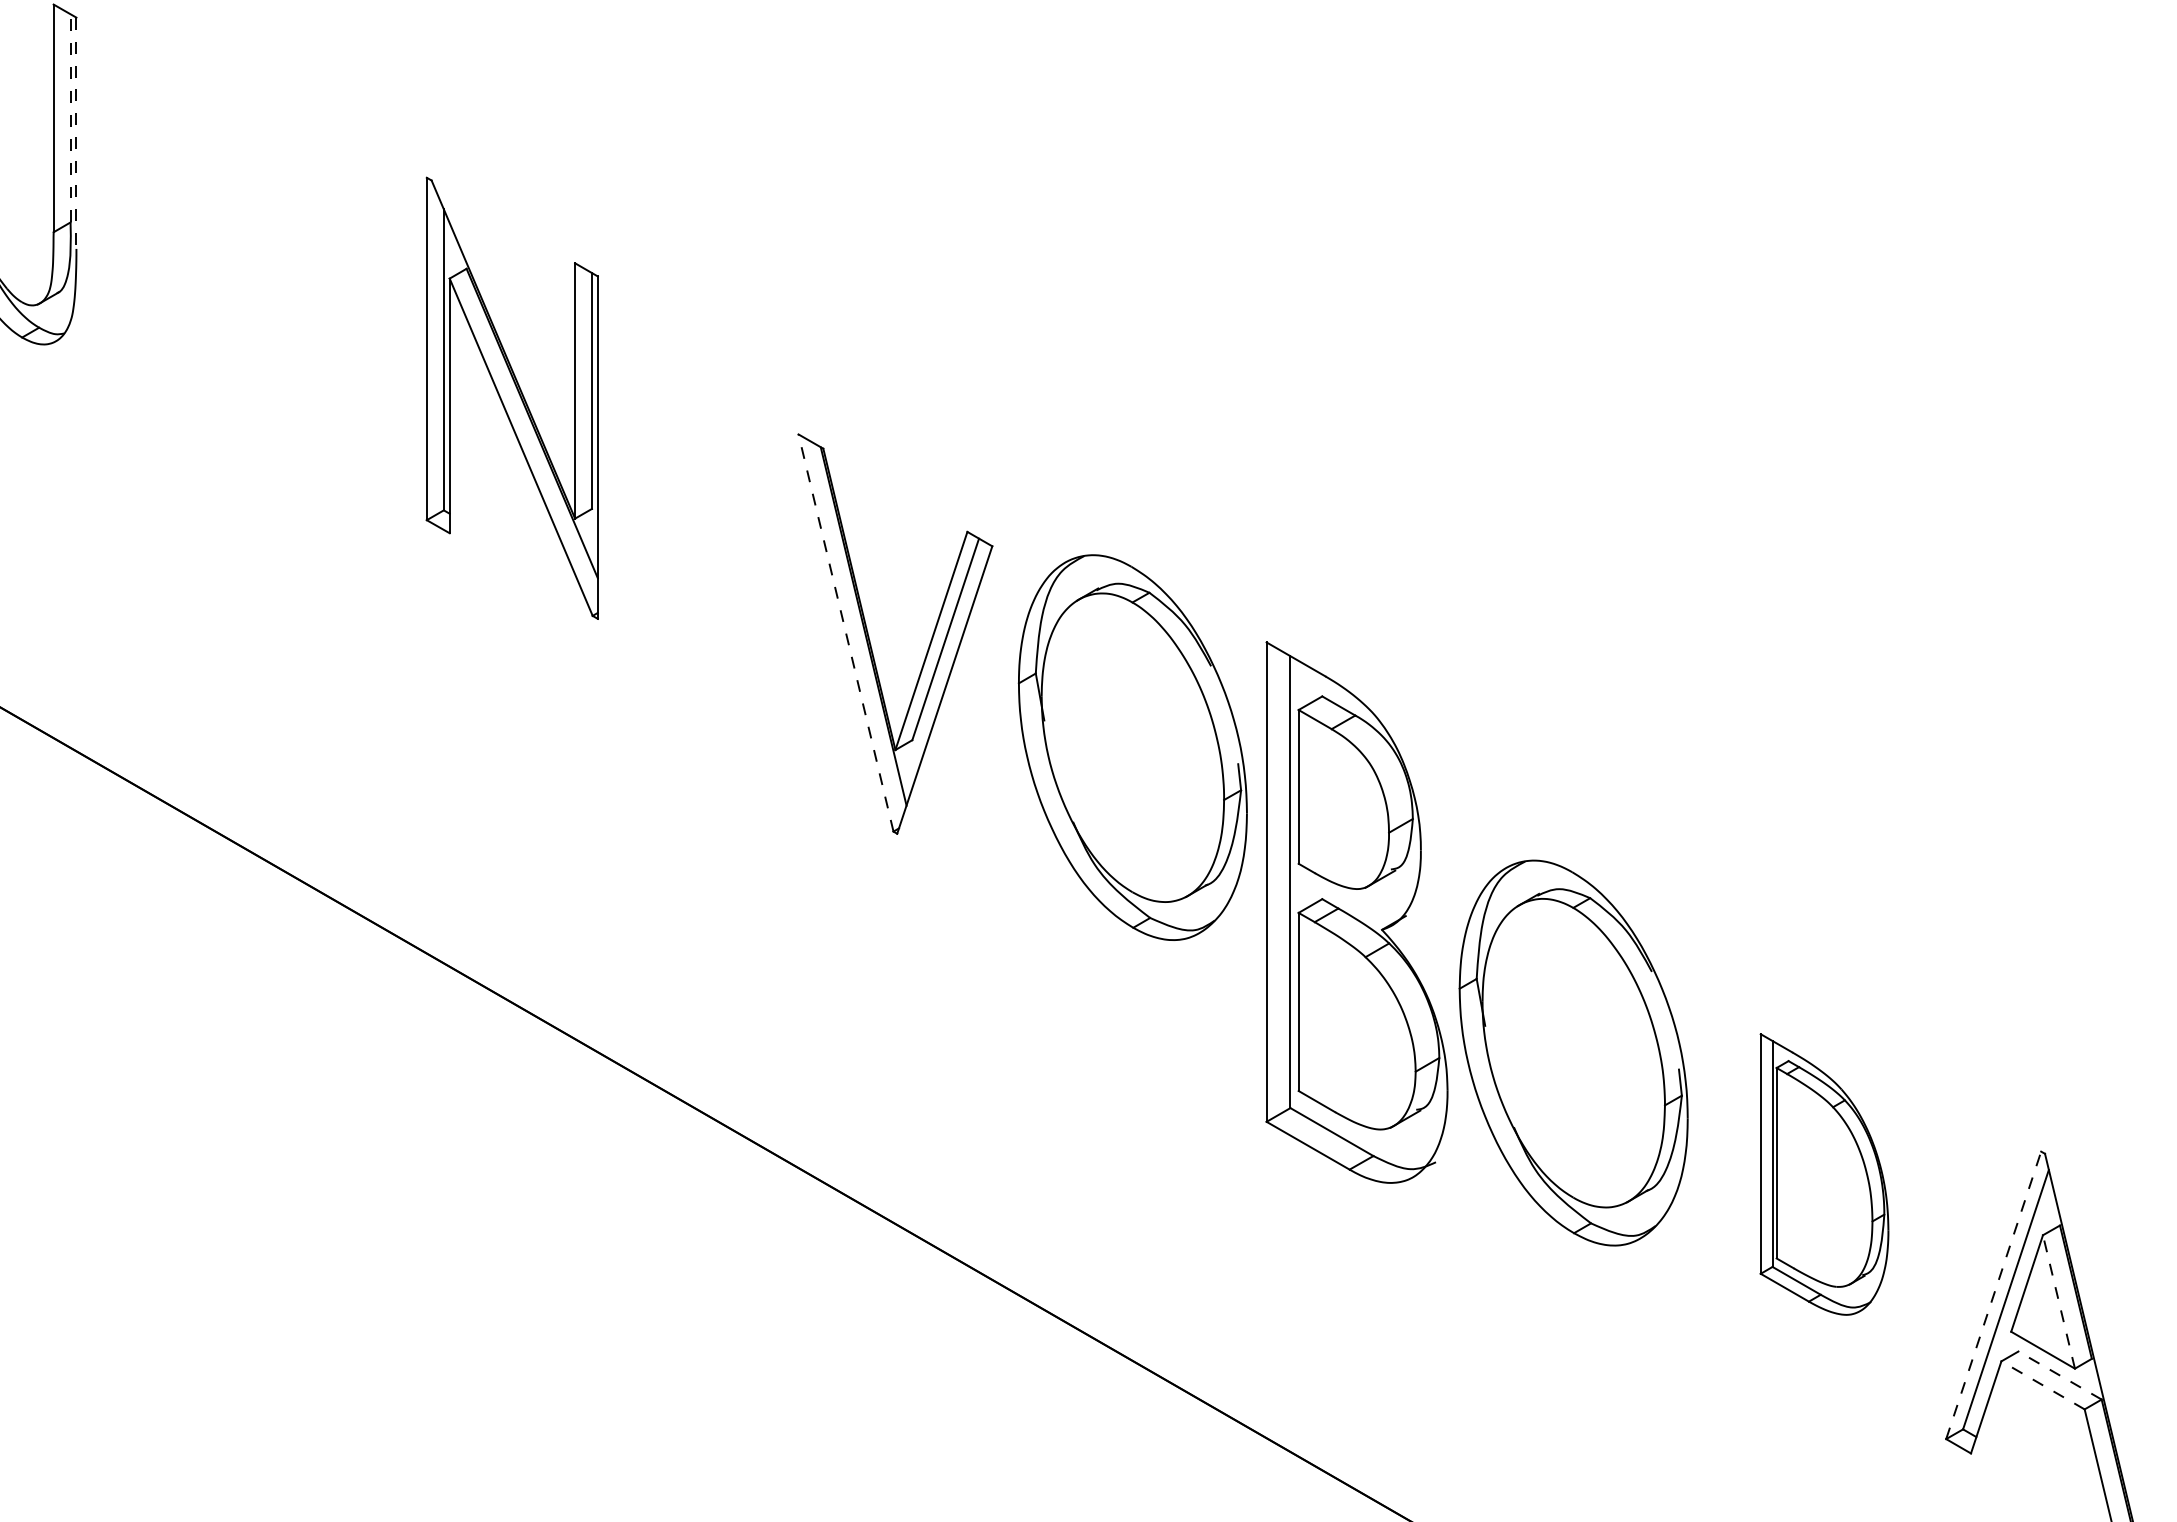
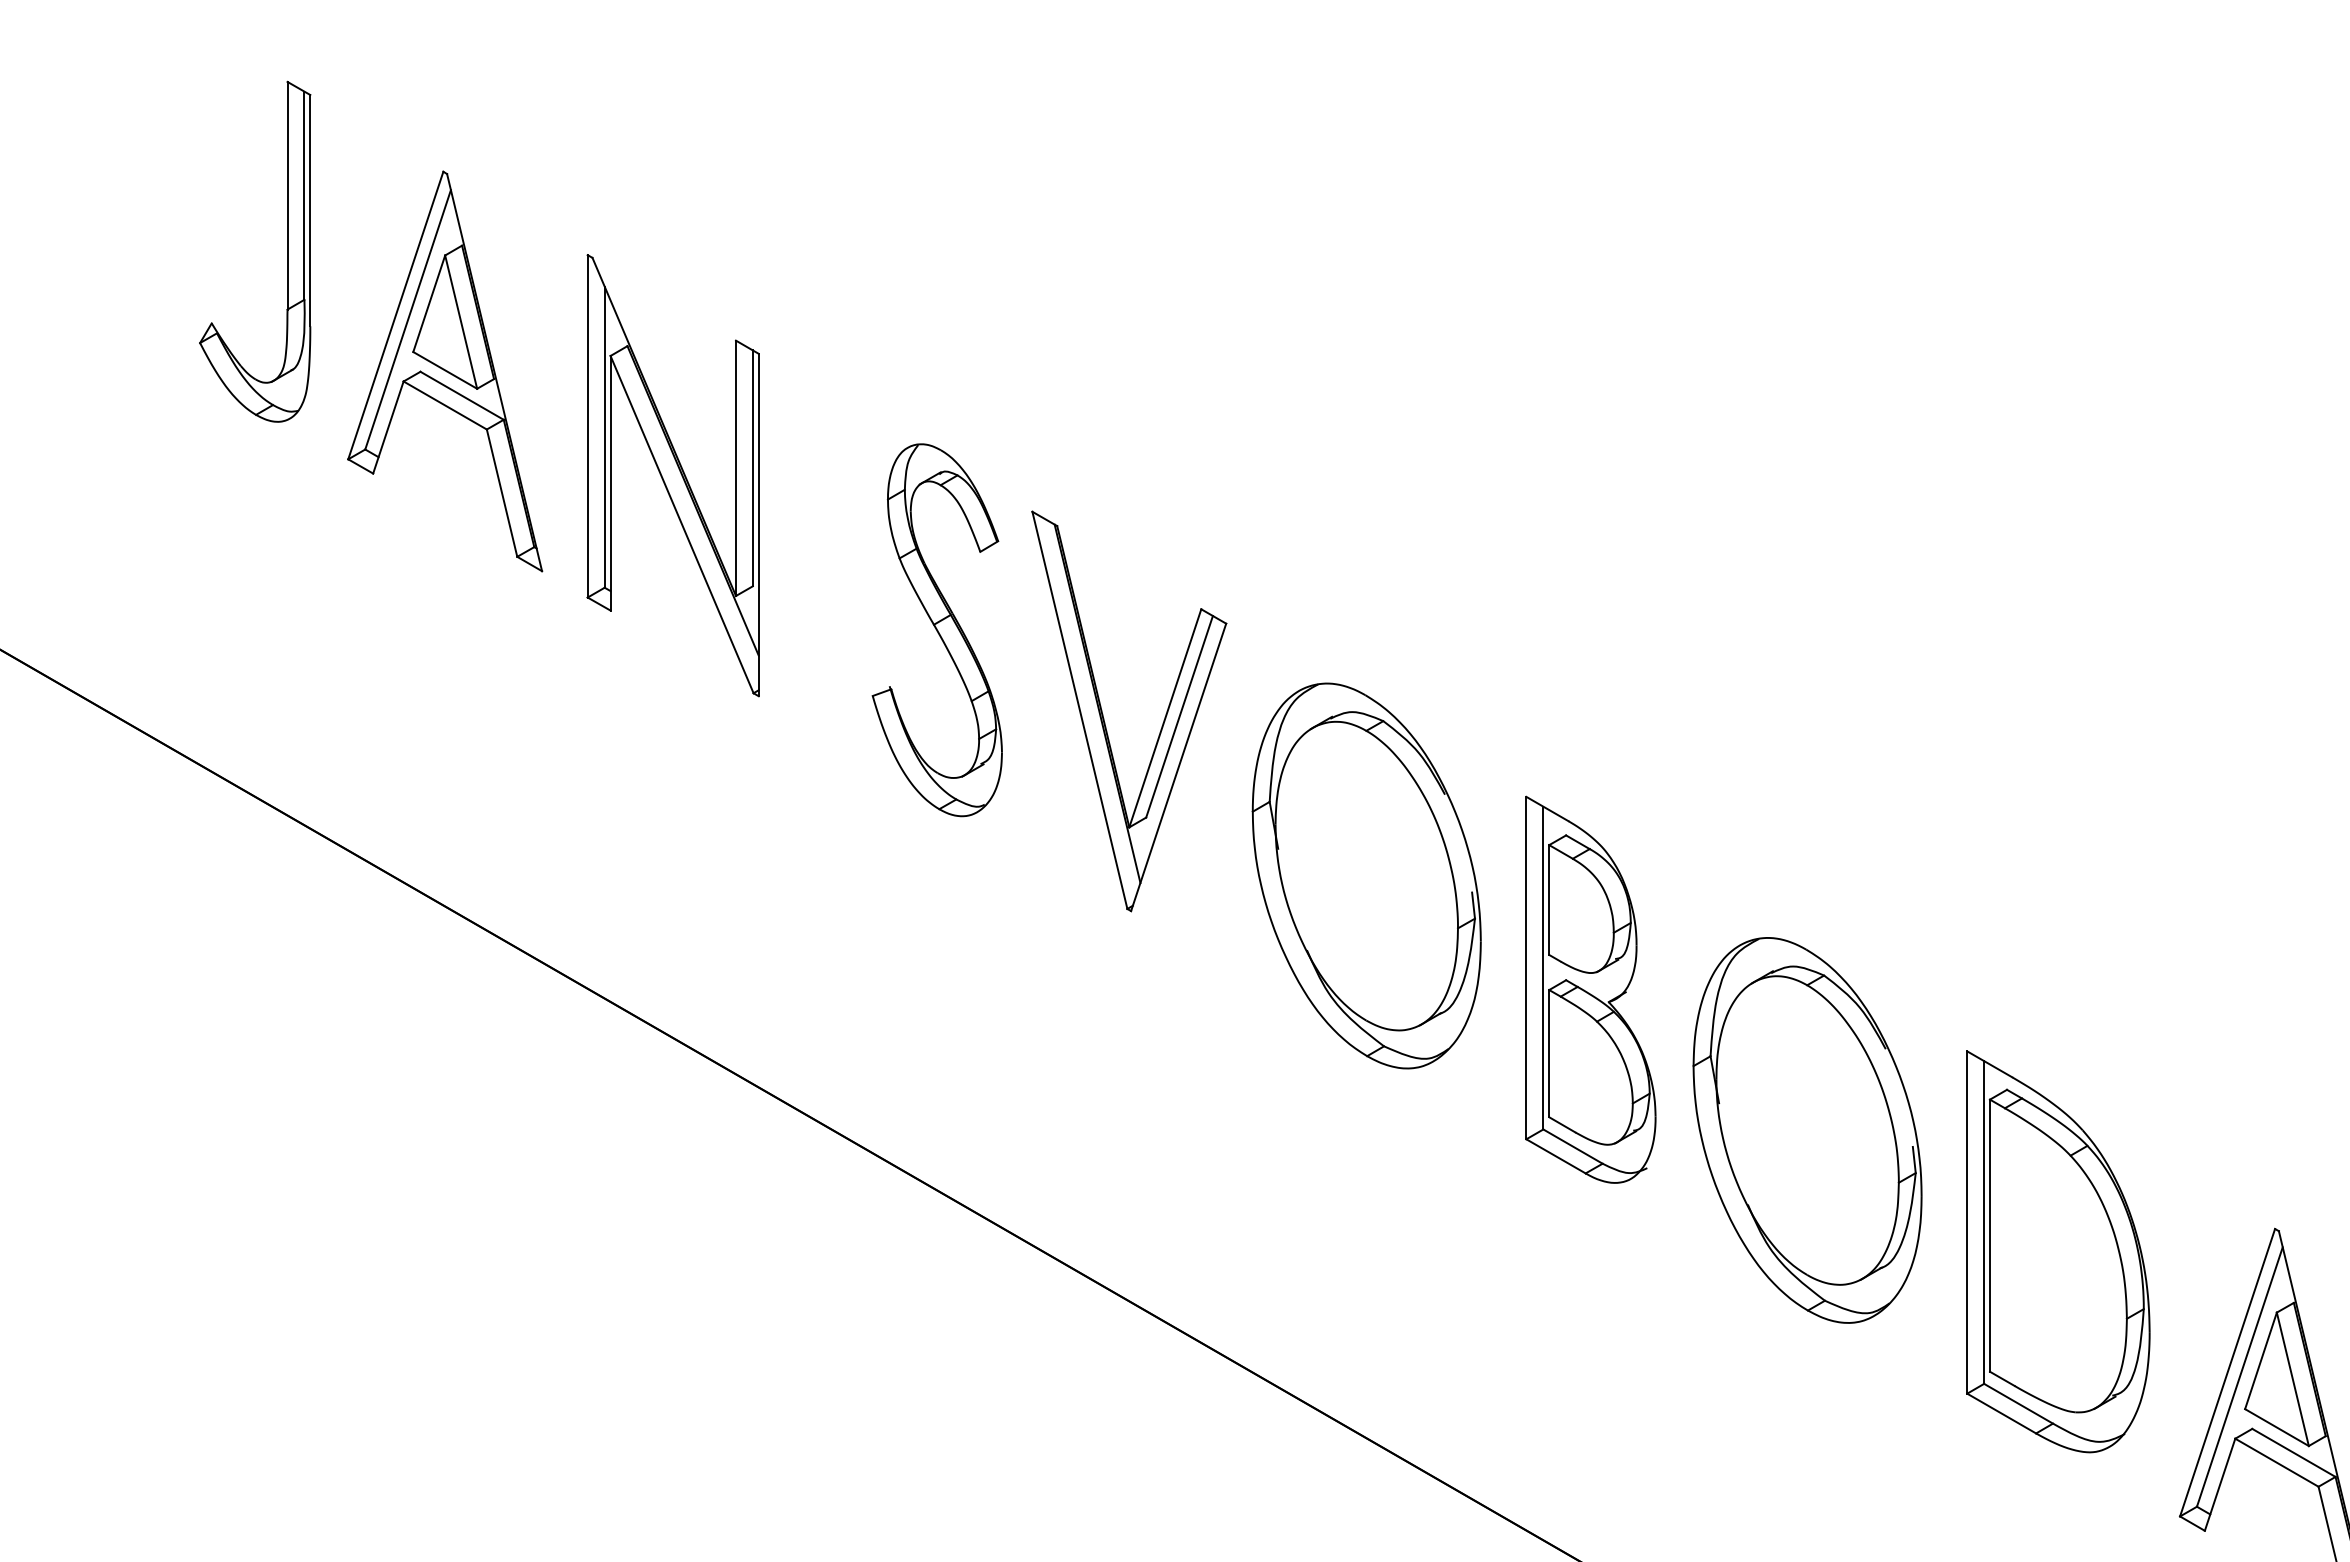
line: (70, 118) -> (304, 195), dashed -> solid
line: (76, 133) -> (310, 210), dashed -> solid
part: (211, 294) -> (445, 371), added
part: (511, 398) -> (672, 475), moved
part: (702, 553) -> (936, 630), added
line: (845, 632) -> (1079, 709), dashed -> solid
part: (1132, 747) -> (1366, 875), moved
part: (1356, 912) -> (1590, 989), size x0.71
part: (1824, 1174) -> (2058, 1251), size x1.43
line: (1993, 1295) -> (2227, 1372), dashed -> solid
line: (2058, 1302) -> (2292, 1379), dashed -> solid
line: (2059, 1375) -> (2293, 1452), dashed -> solid
line: (2042, 1385) -> (2276, 1462), dashed -> solid

